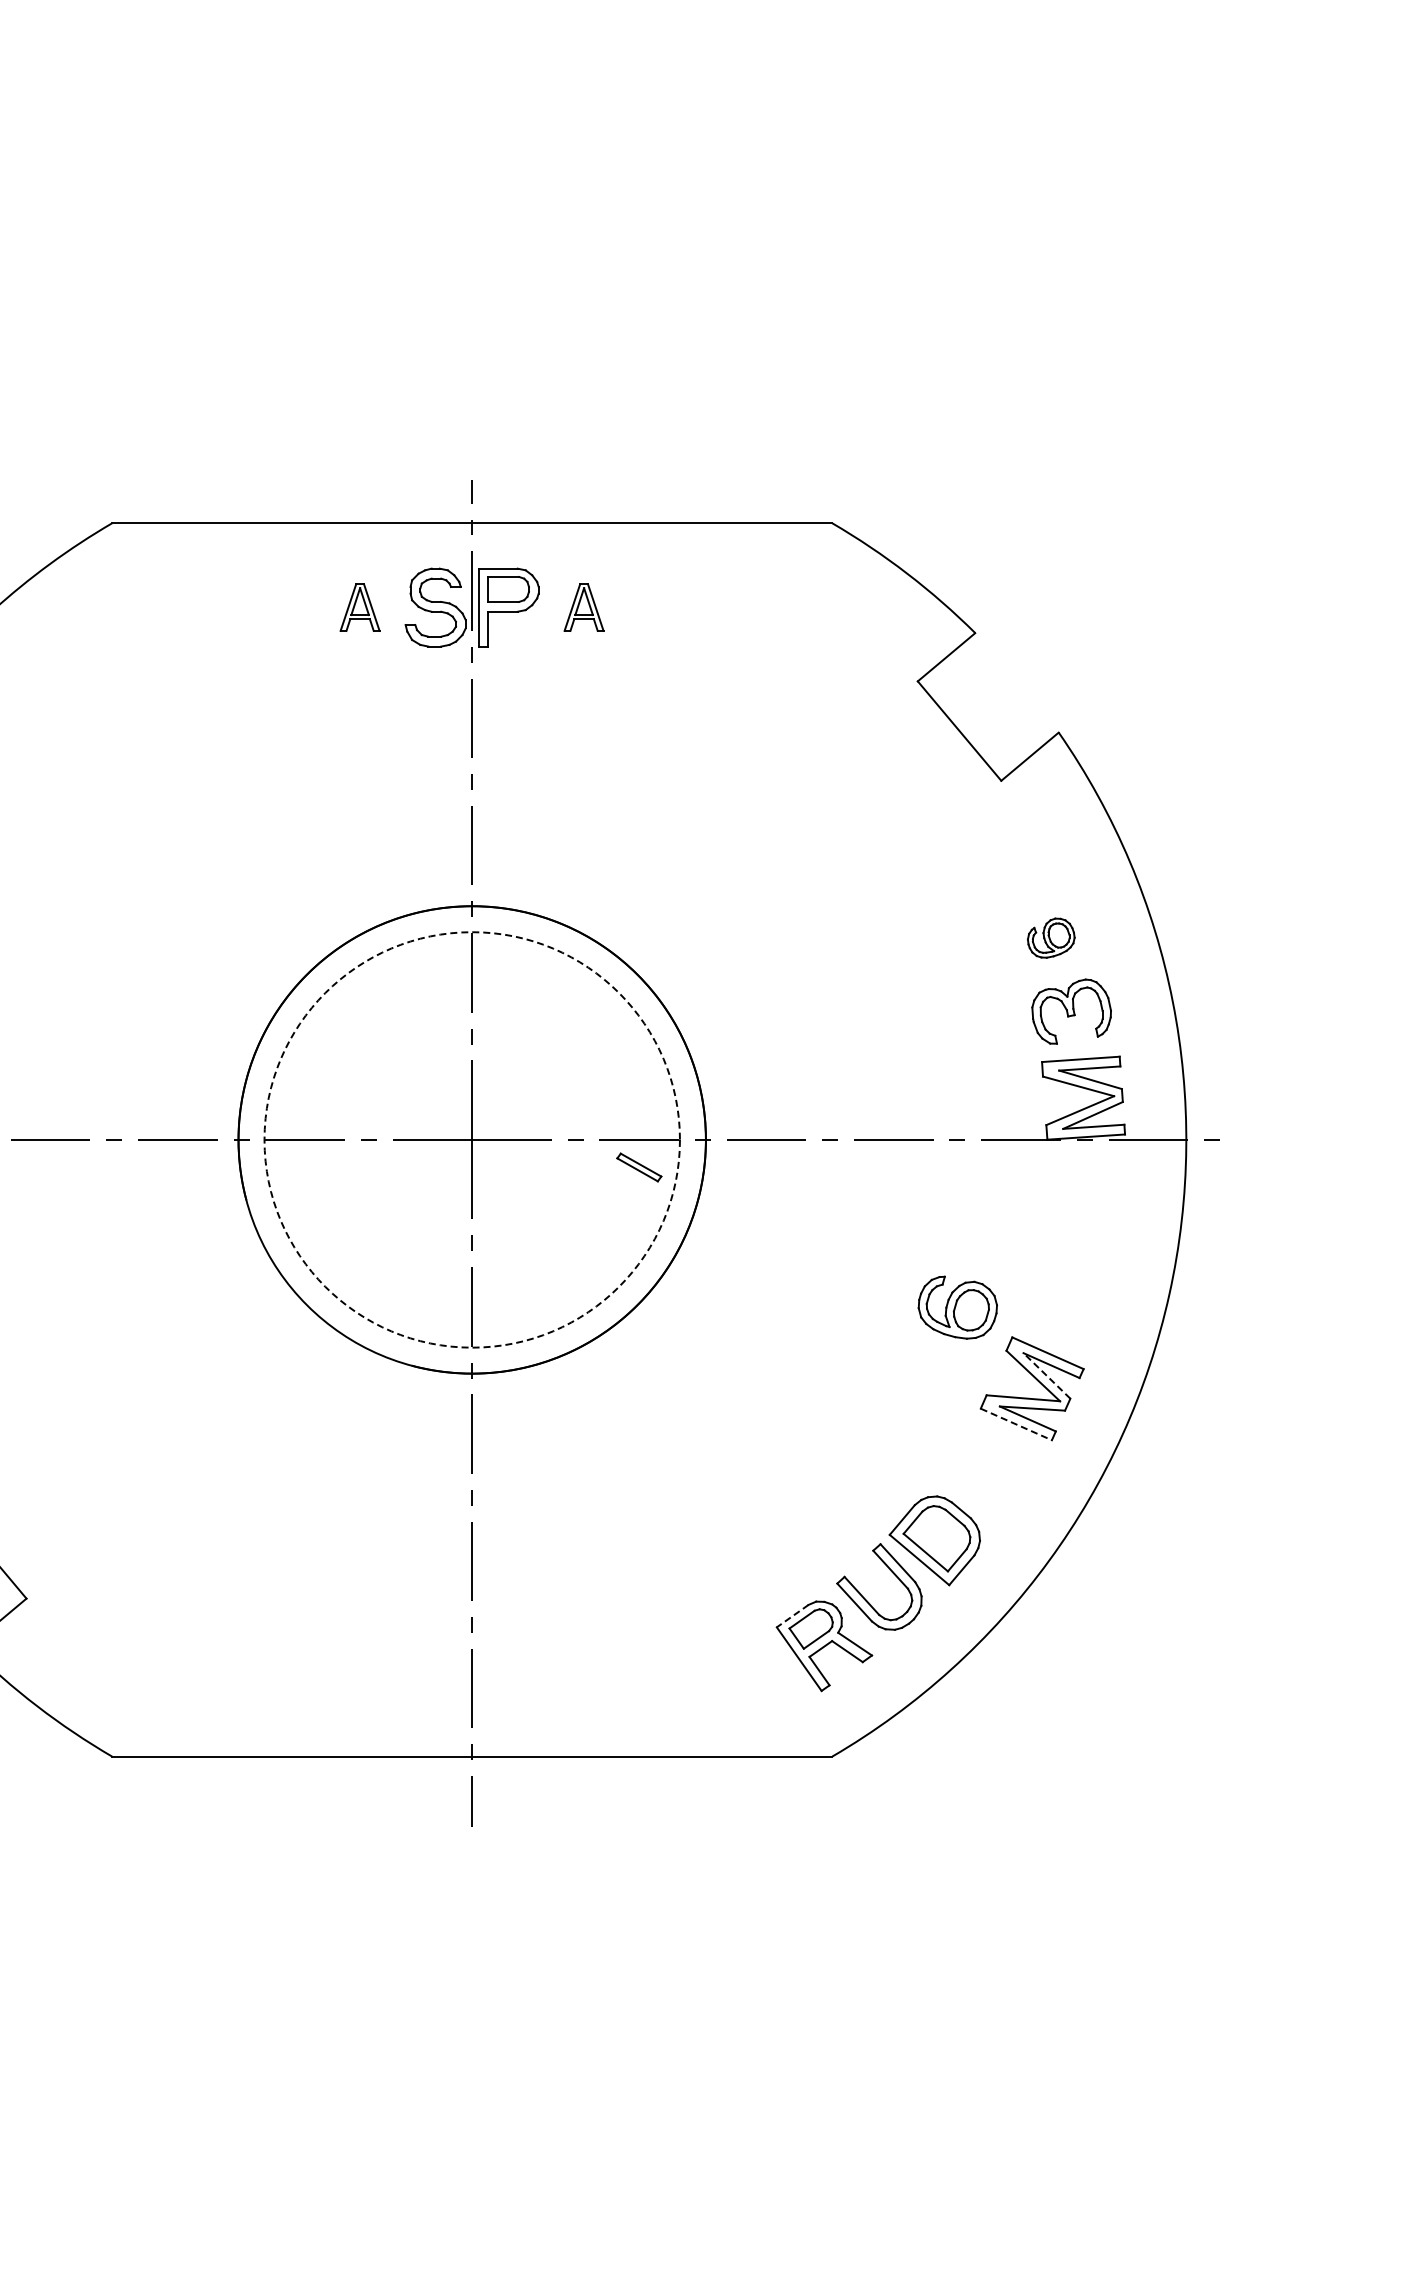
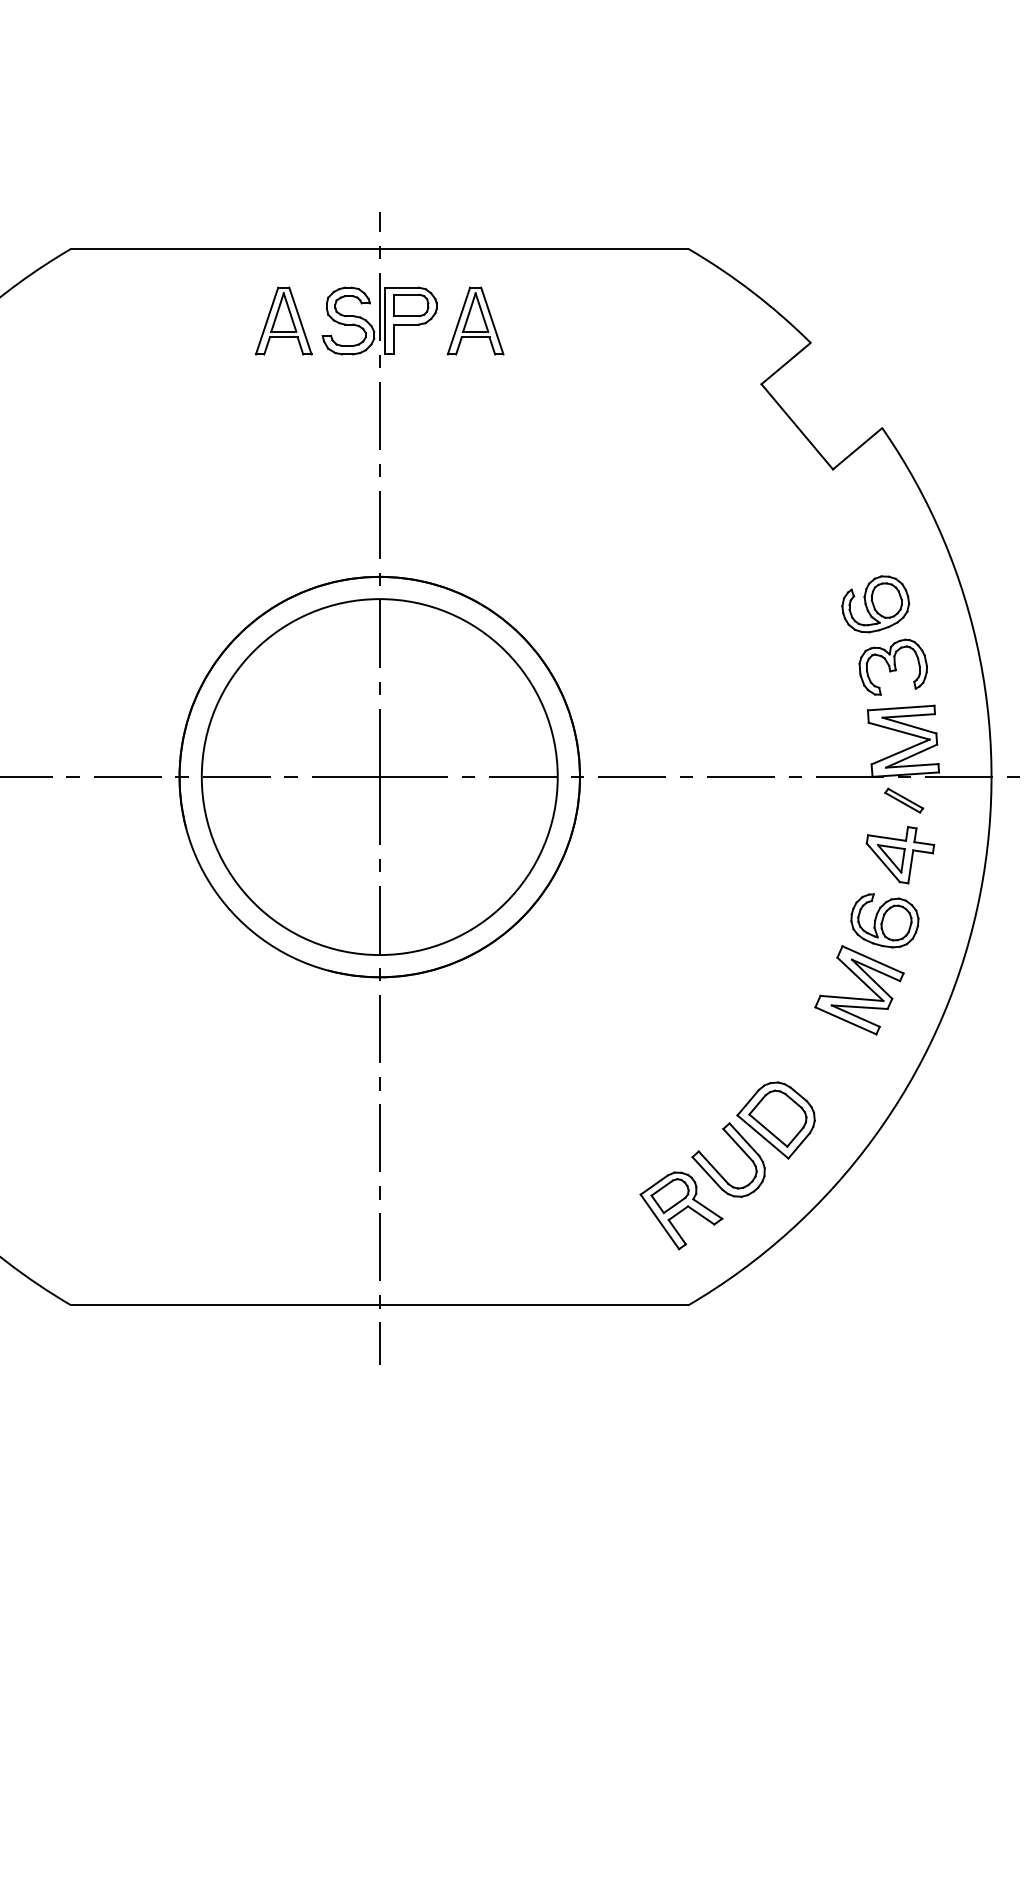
part: (359, 607) -> (283, 320), size x1.67
part: (583, 607) -> (475, 320), size x1.67
part: (1051, 937) -> (876, 603), size x1.67
circle: (471, 1139) -> (379, 776), dashed -> solid
part: (639, 1167) -> (904, 800), moved
part: (1079, 1230) -> (900, 854), added
part: (957, 1307) -> (884, 920), moved
line: (1046, 1375) -> (871, 978), dashed -> solid
line: (1016, 1424) -> (846, 1020), dashed -> solid
line: (792, 1616) -> (654, 1185), dashed -> solid

